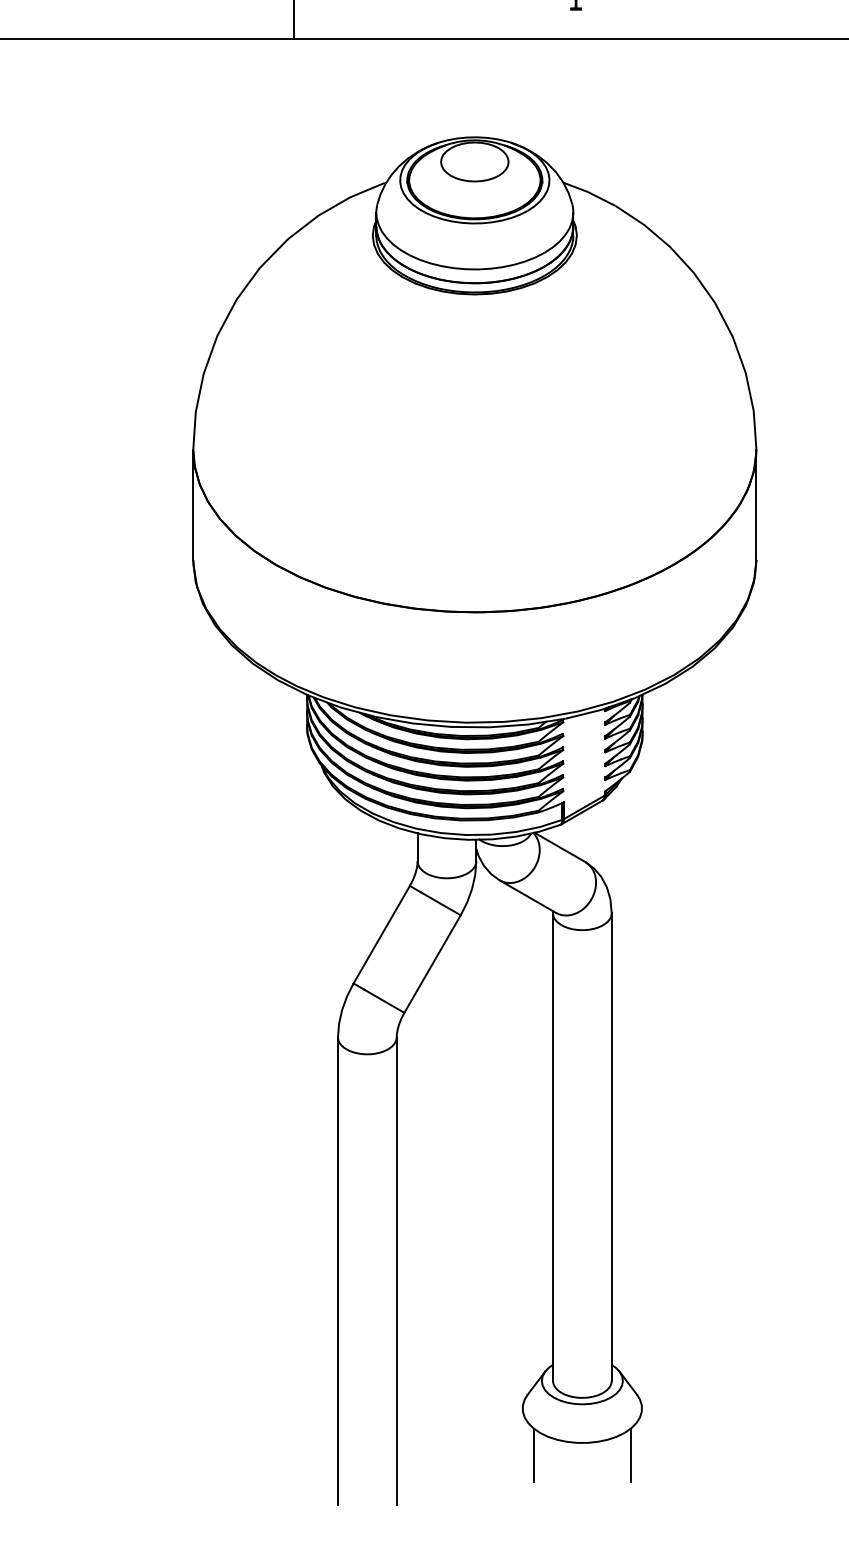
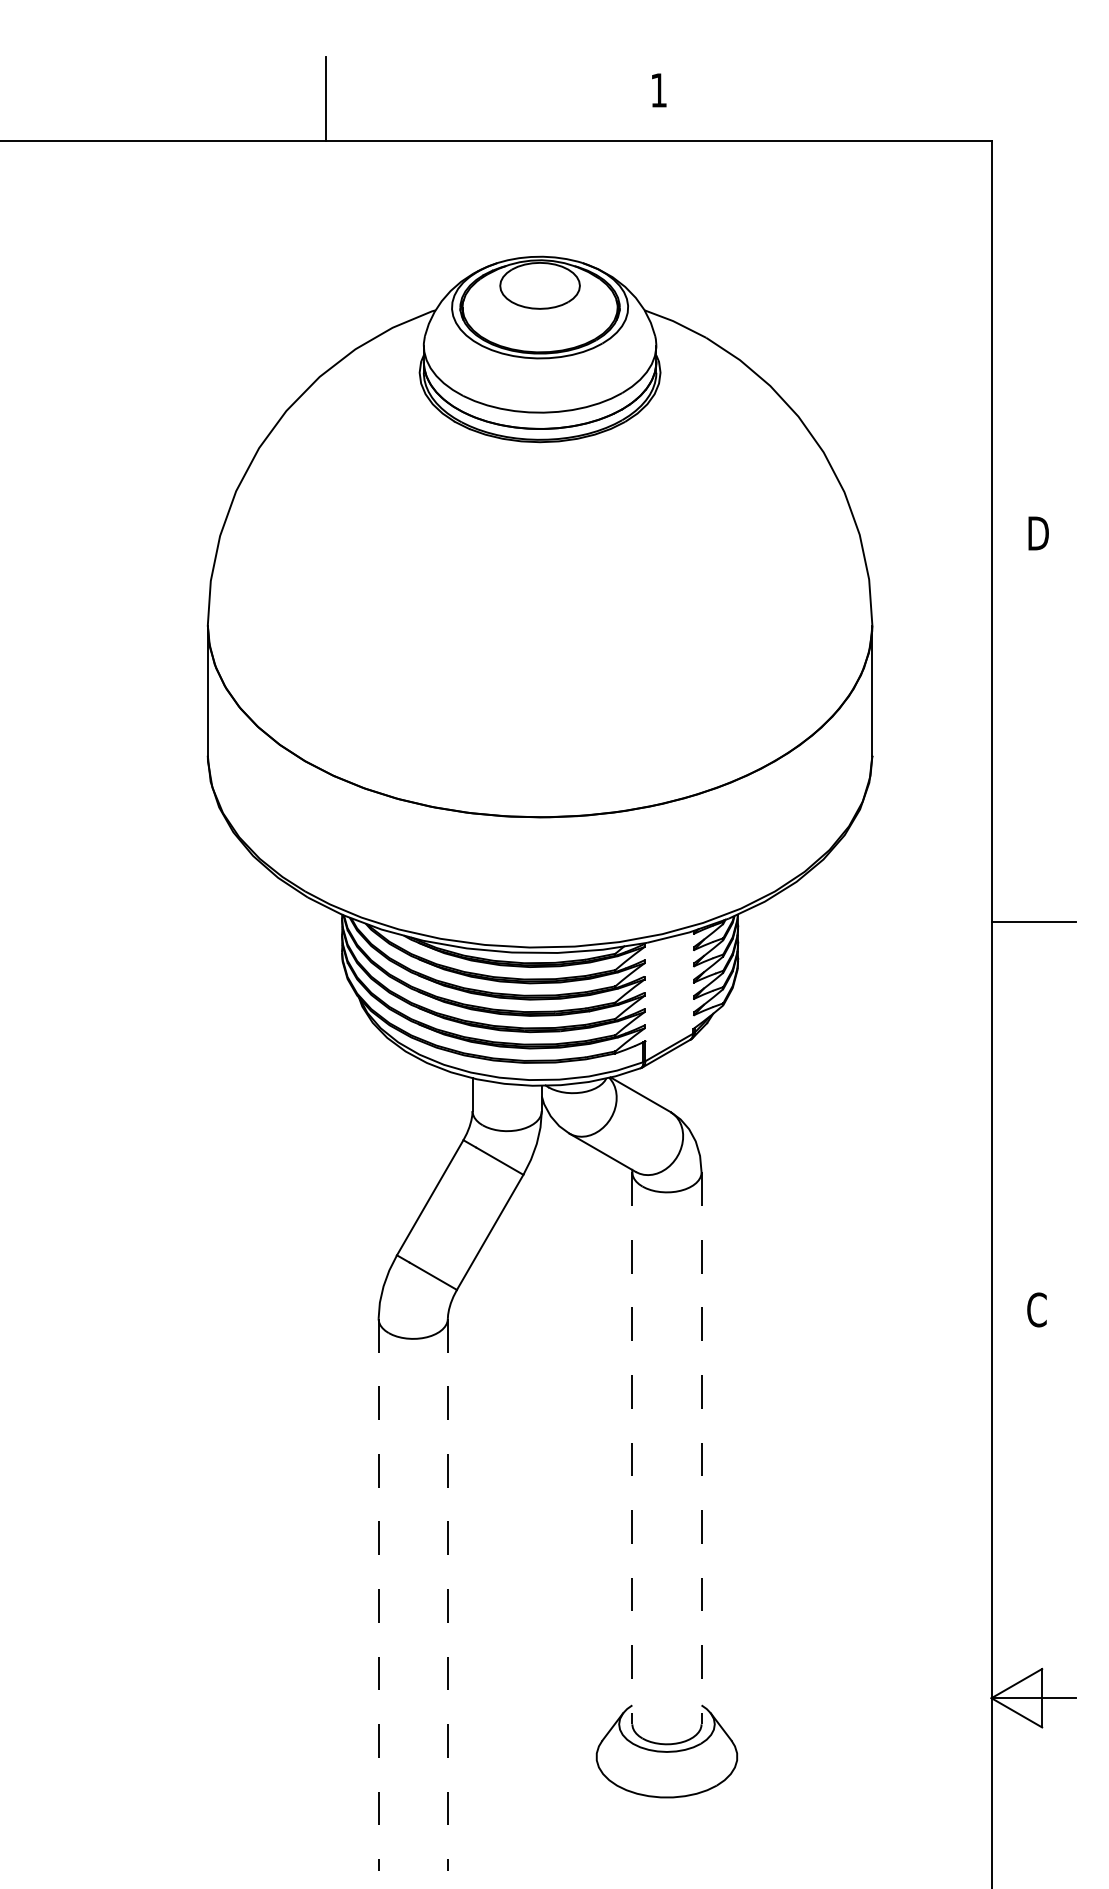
line: (553, 1147) -> (632, 1448), solid -> dashed
line: (611, 1147) -> (701, 1448), solid -> dashed
line: (337, 1270) -> (378, 1594), solid -> dashed
line: (396, 1270) -> (447, 1594), solid -> dashed
line: (533, 1454) -> (609, 1811), removed
line: (631, 1454) -> (724, 1811), removed

